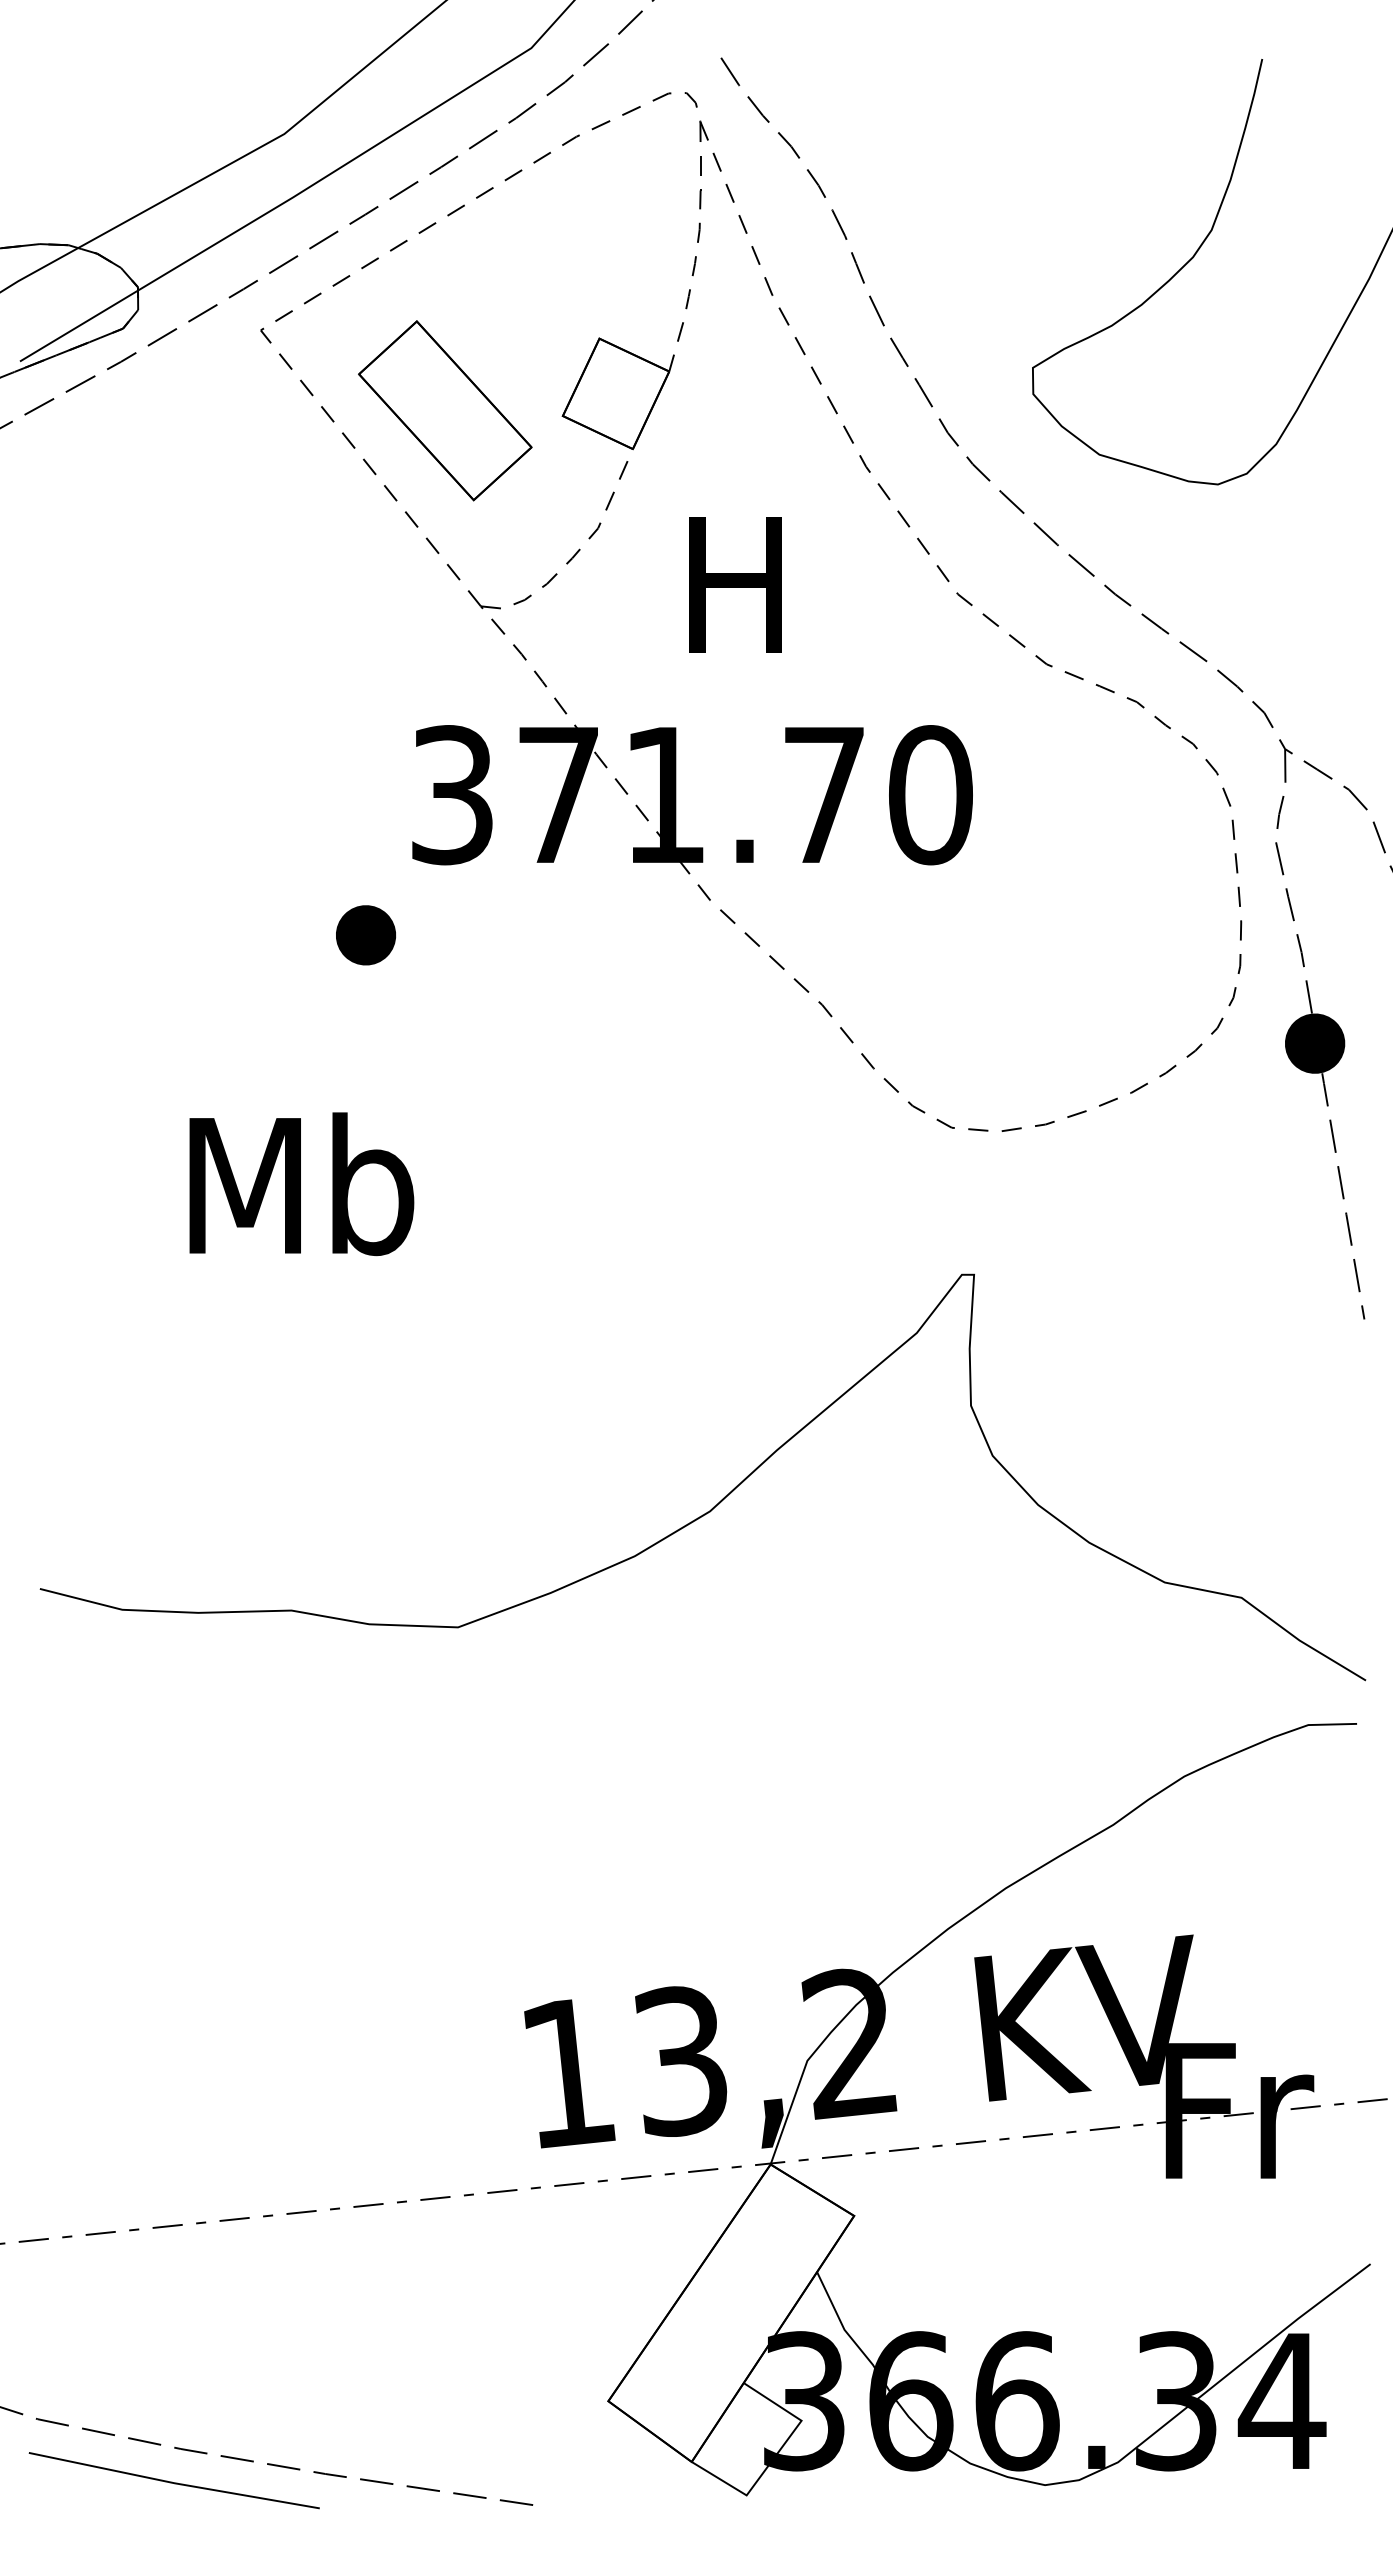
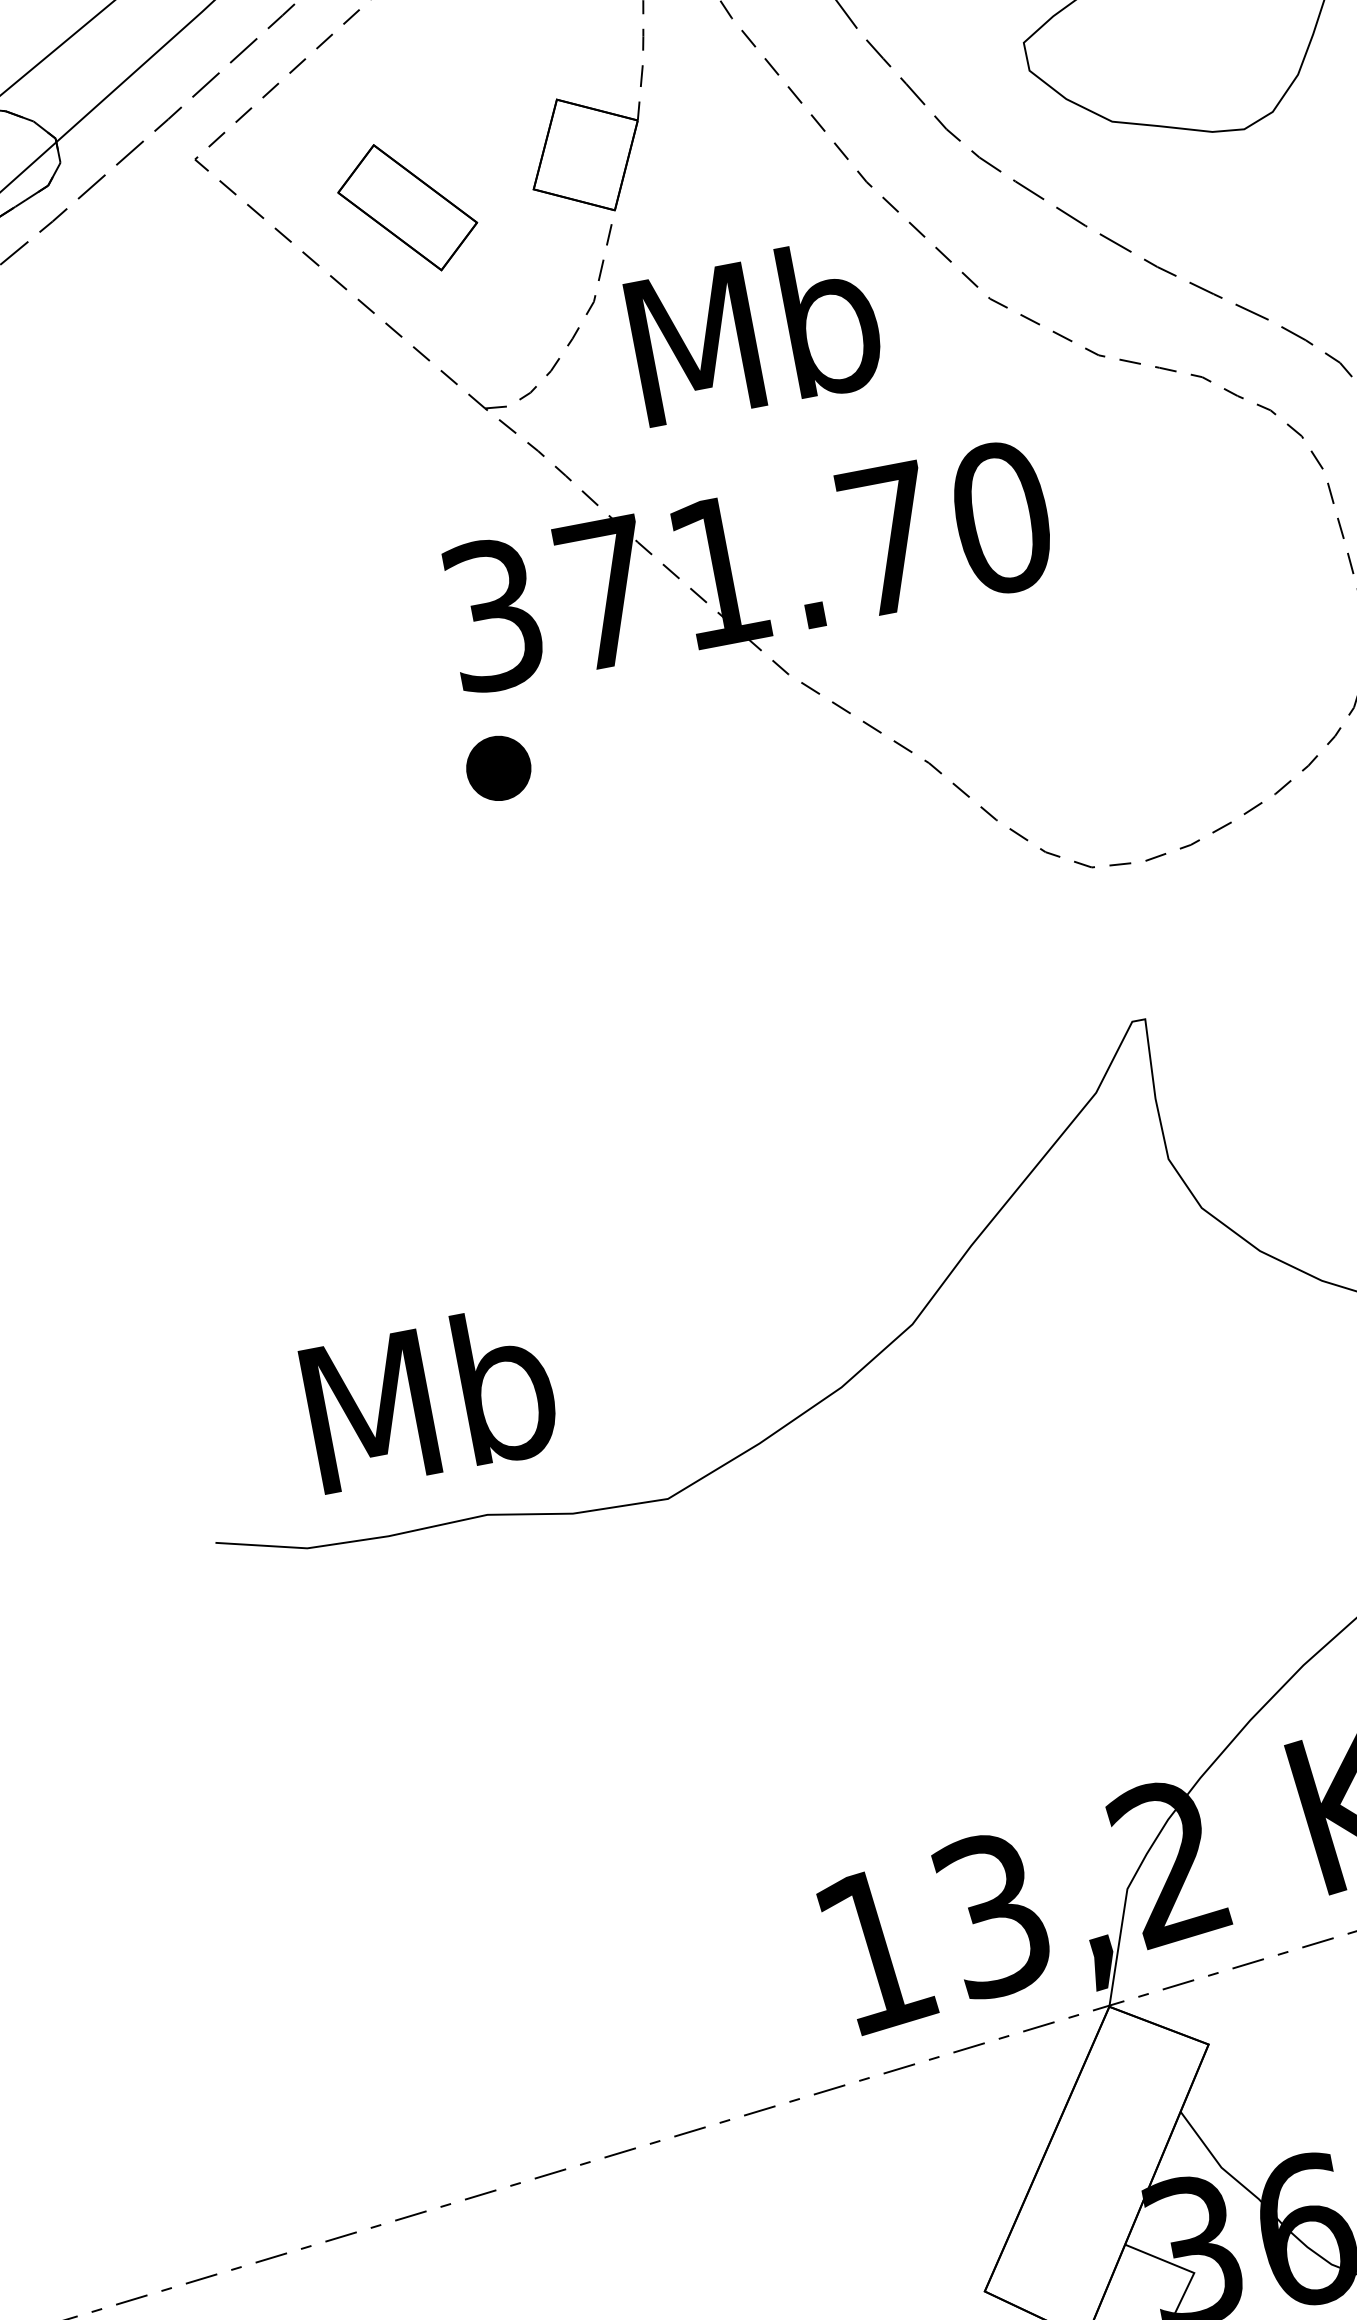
part: (445, 410) -> (407, 207), size x0.7
text: (739, 583) -> (755, 331), H -> Mb
part: (366, 935) -> (499, 768), moved
text: (301, 1184) -> (430, 1398), moved

